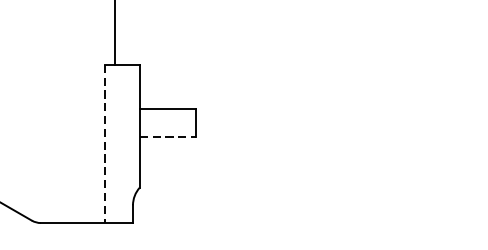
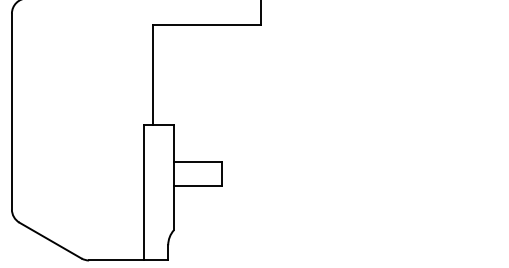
line: (168, 136) -> (198, 186), dashed -> solid
line: (104, 143) -> (143, 192), dashed -> solid

